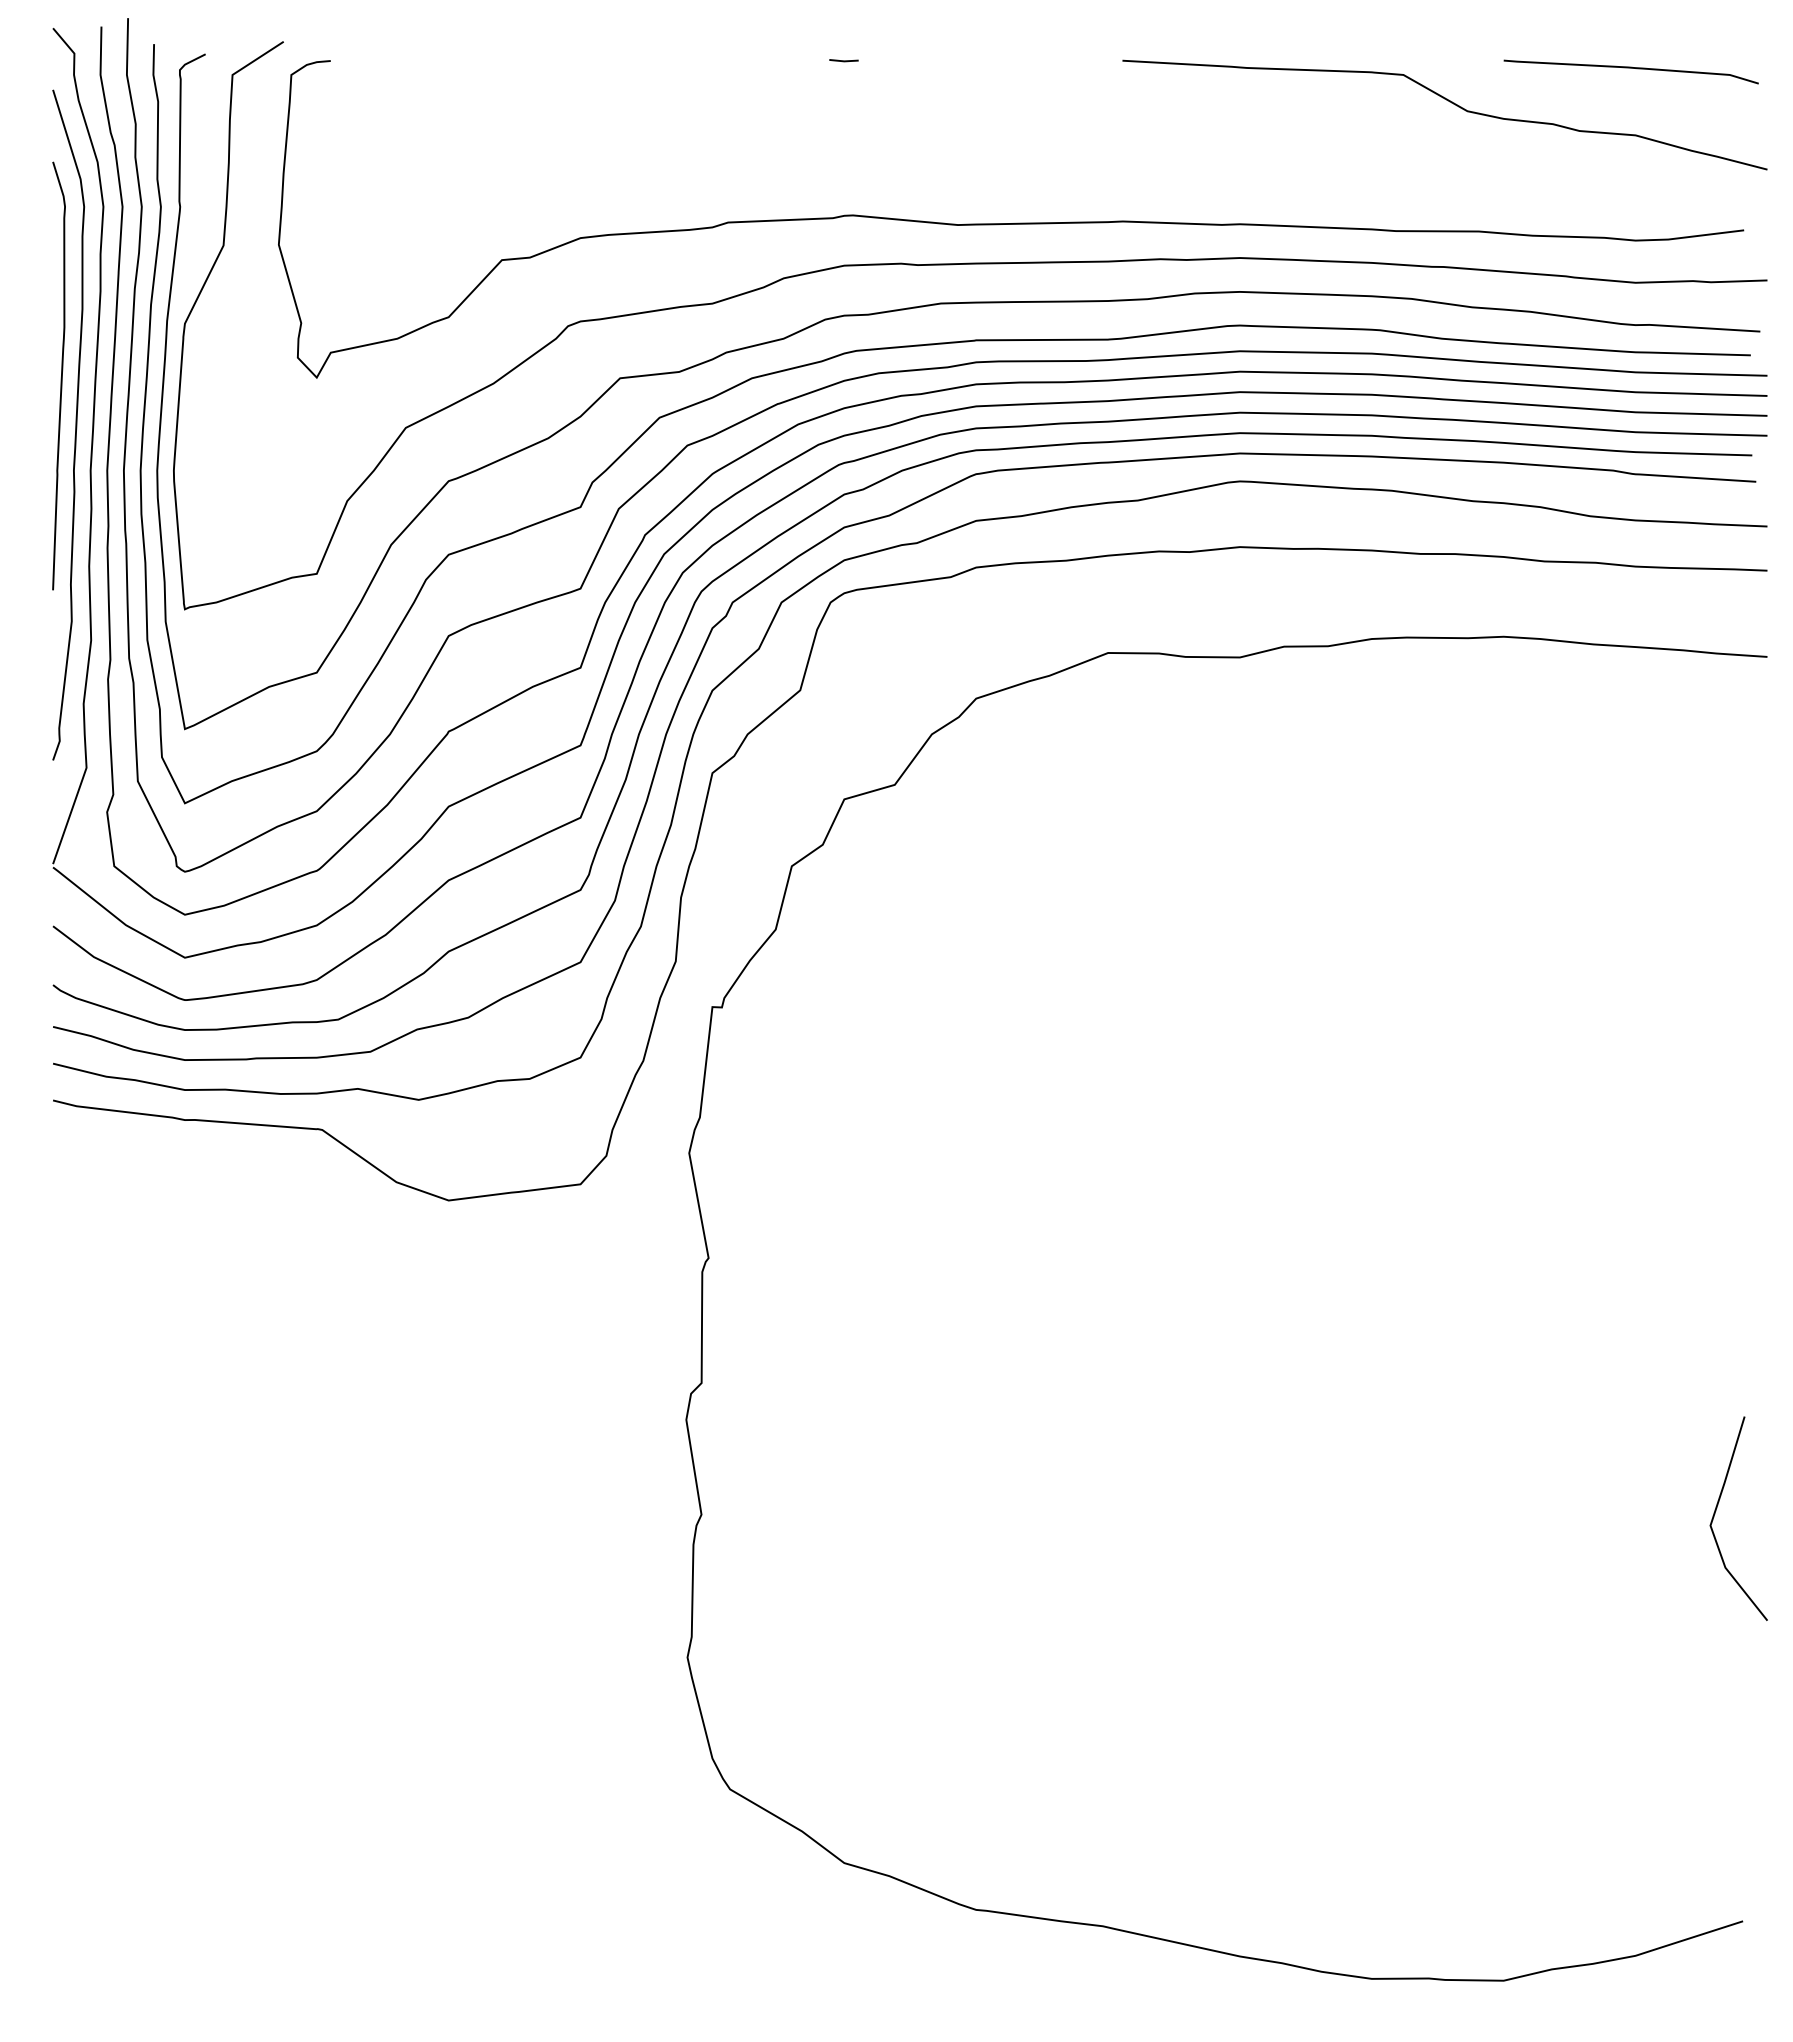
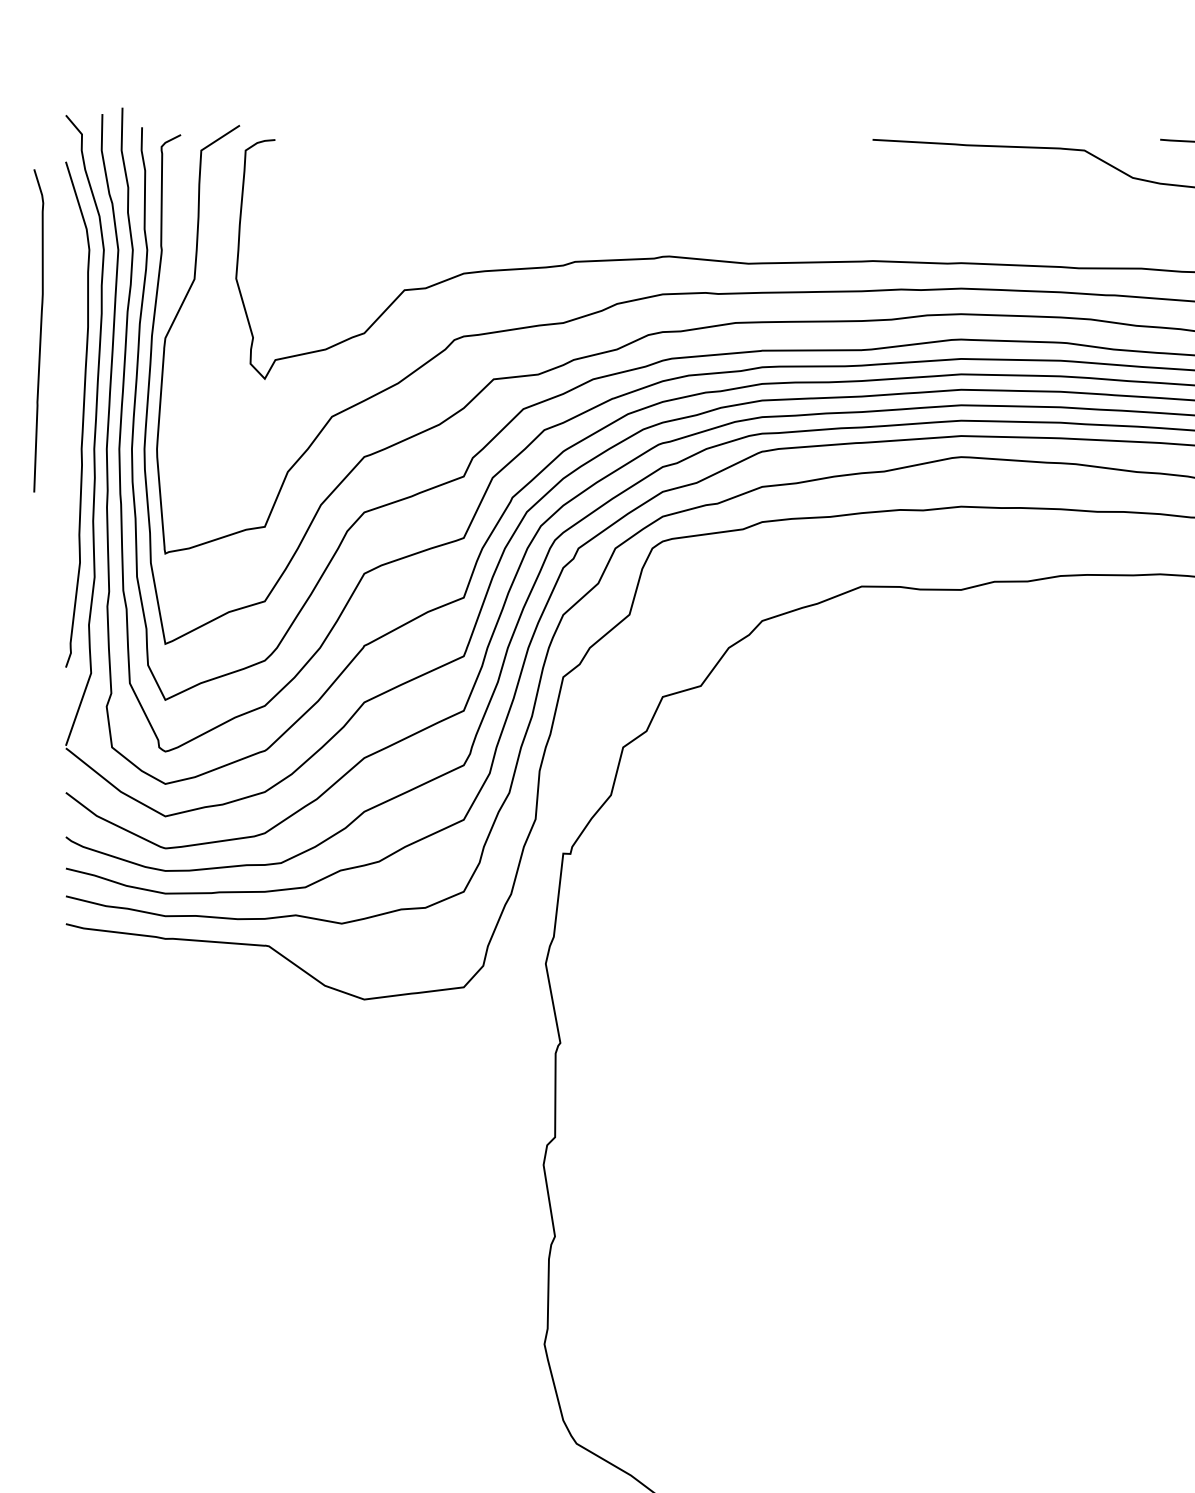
line: (843, 60) -> (662, 139), removed
curve: (61, 375) -> (40, 330), moved

